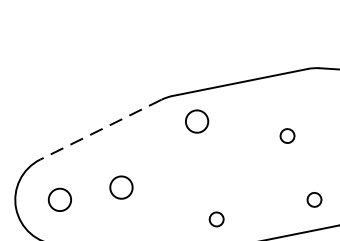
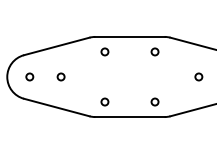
circle: (196, 120) -> (104, 51), size x0.62
line: (100, 129) -> (56, 46), dashed -> solid
circle: (286, 135) -> (154, 51), moved
circle: (119, 186) -> (60, 76), size x0.62
circle: (59, 199) -> (29, 76), size x0.62

